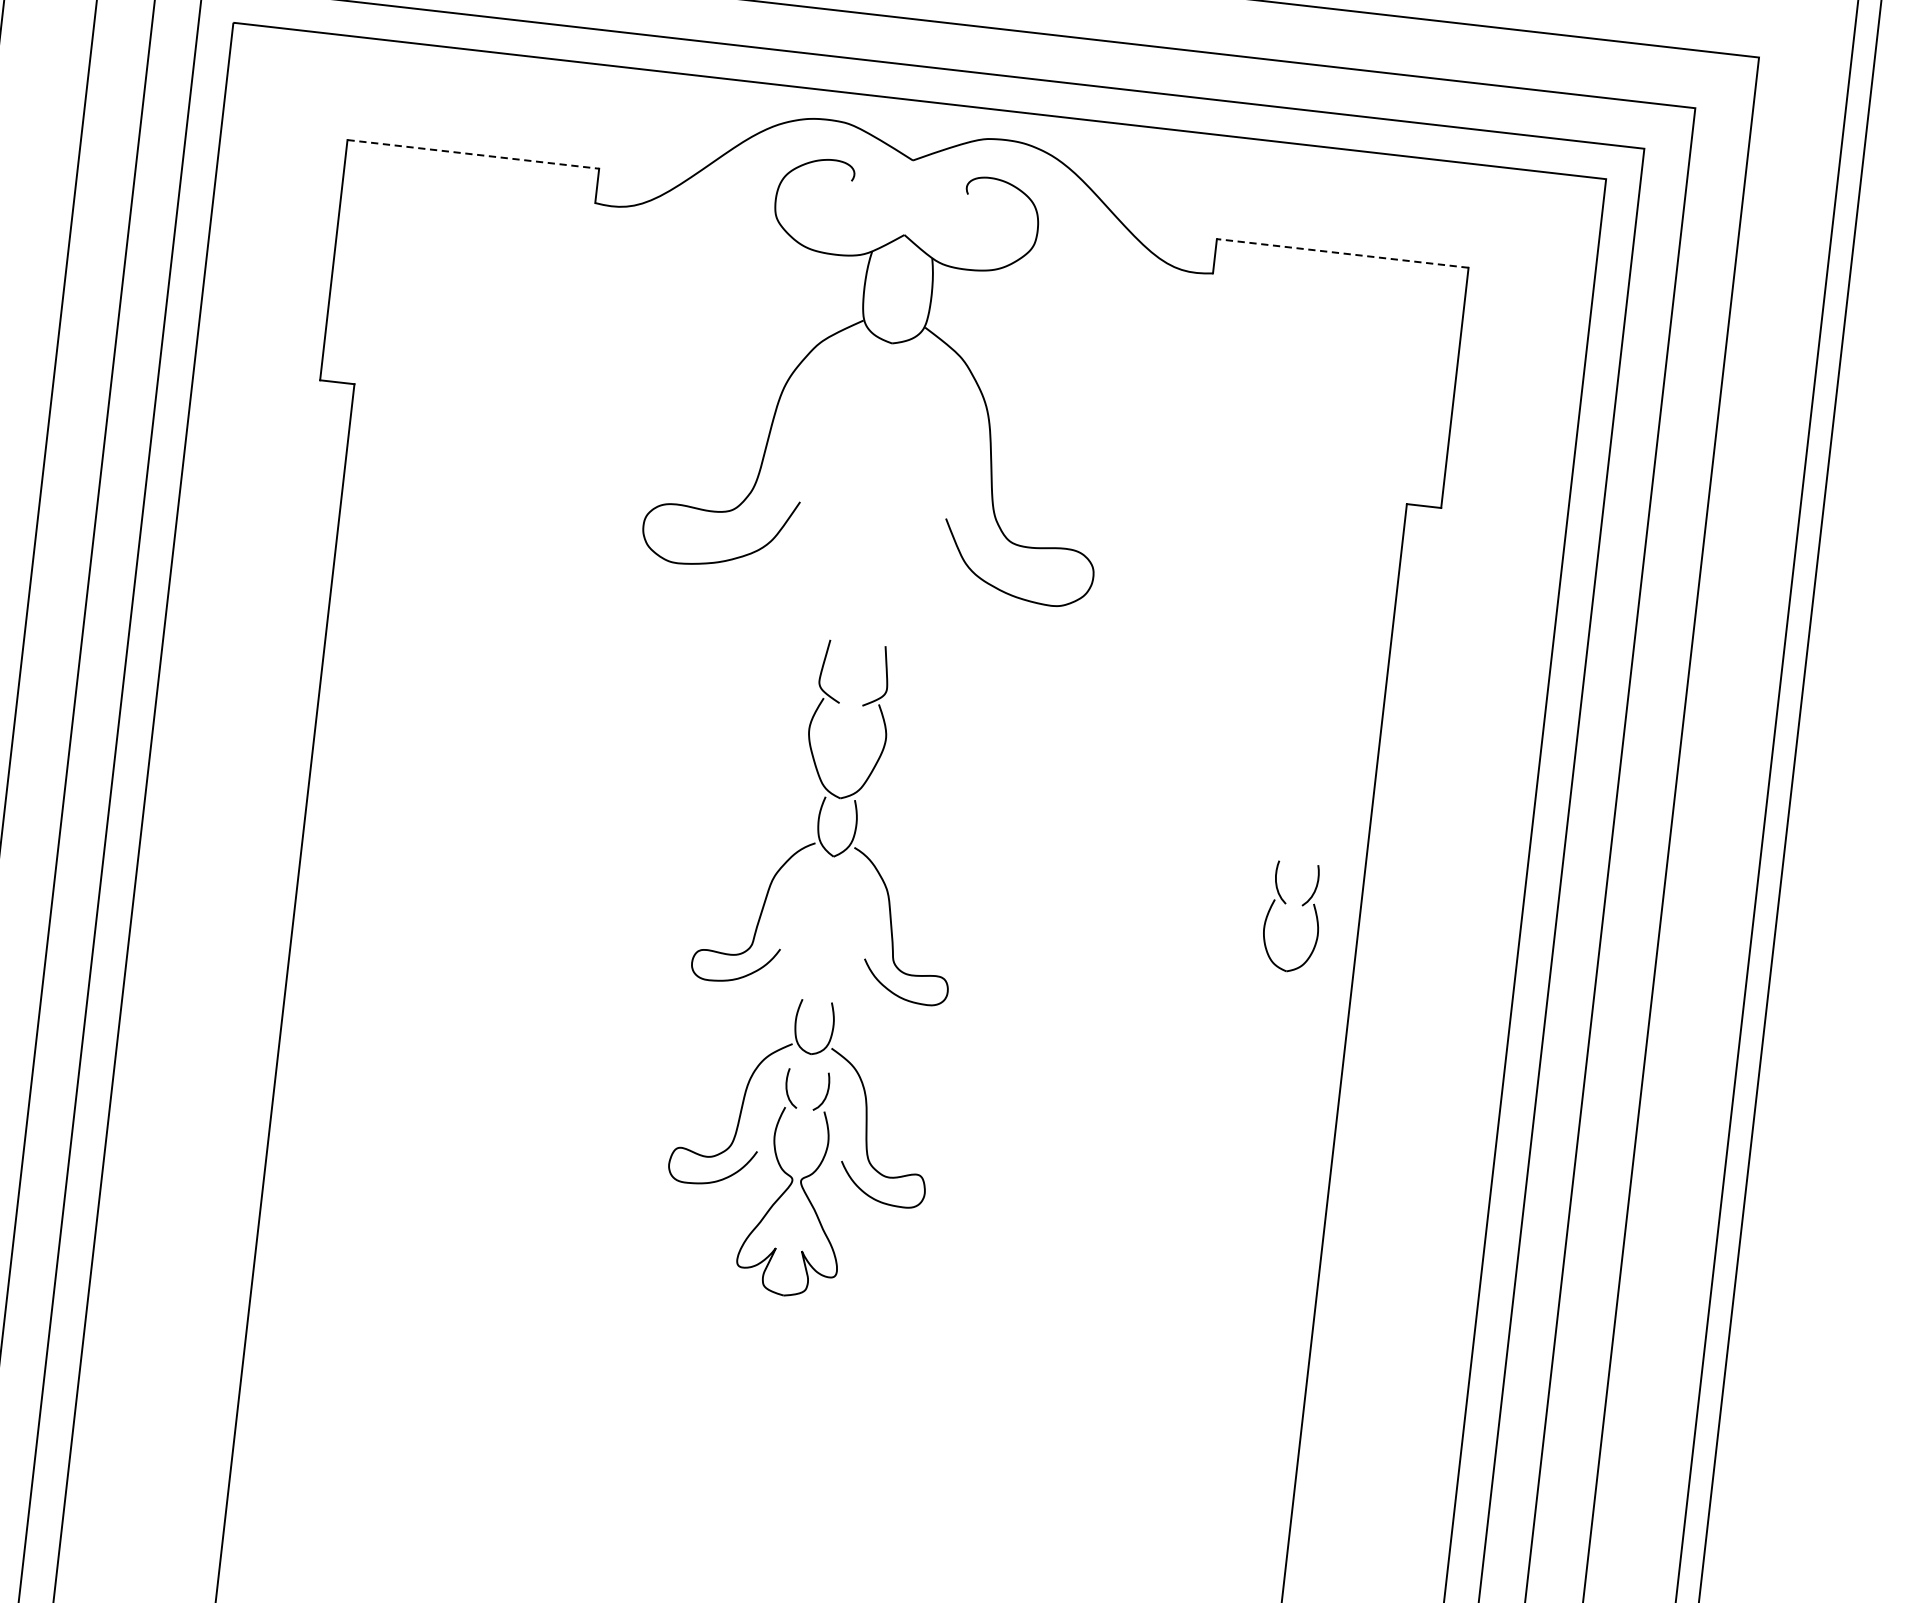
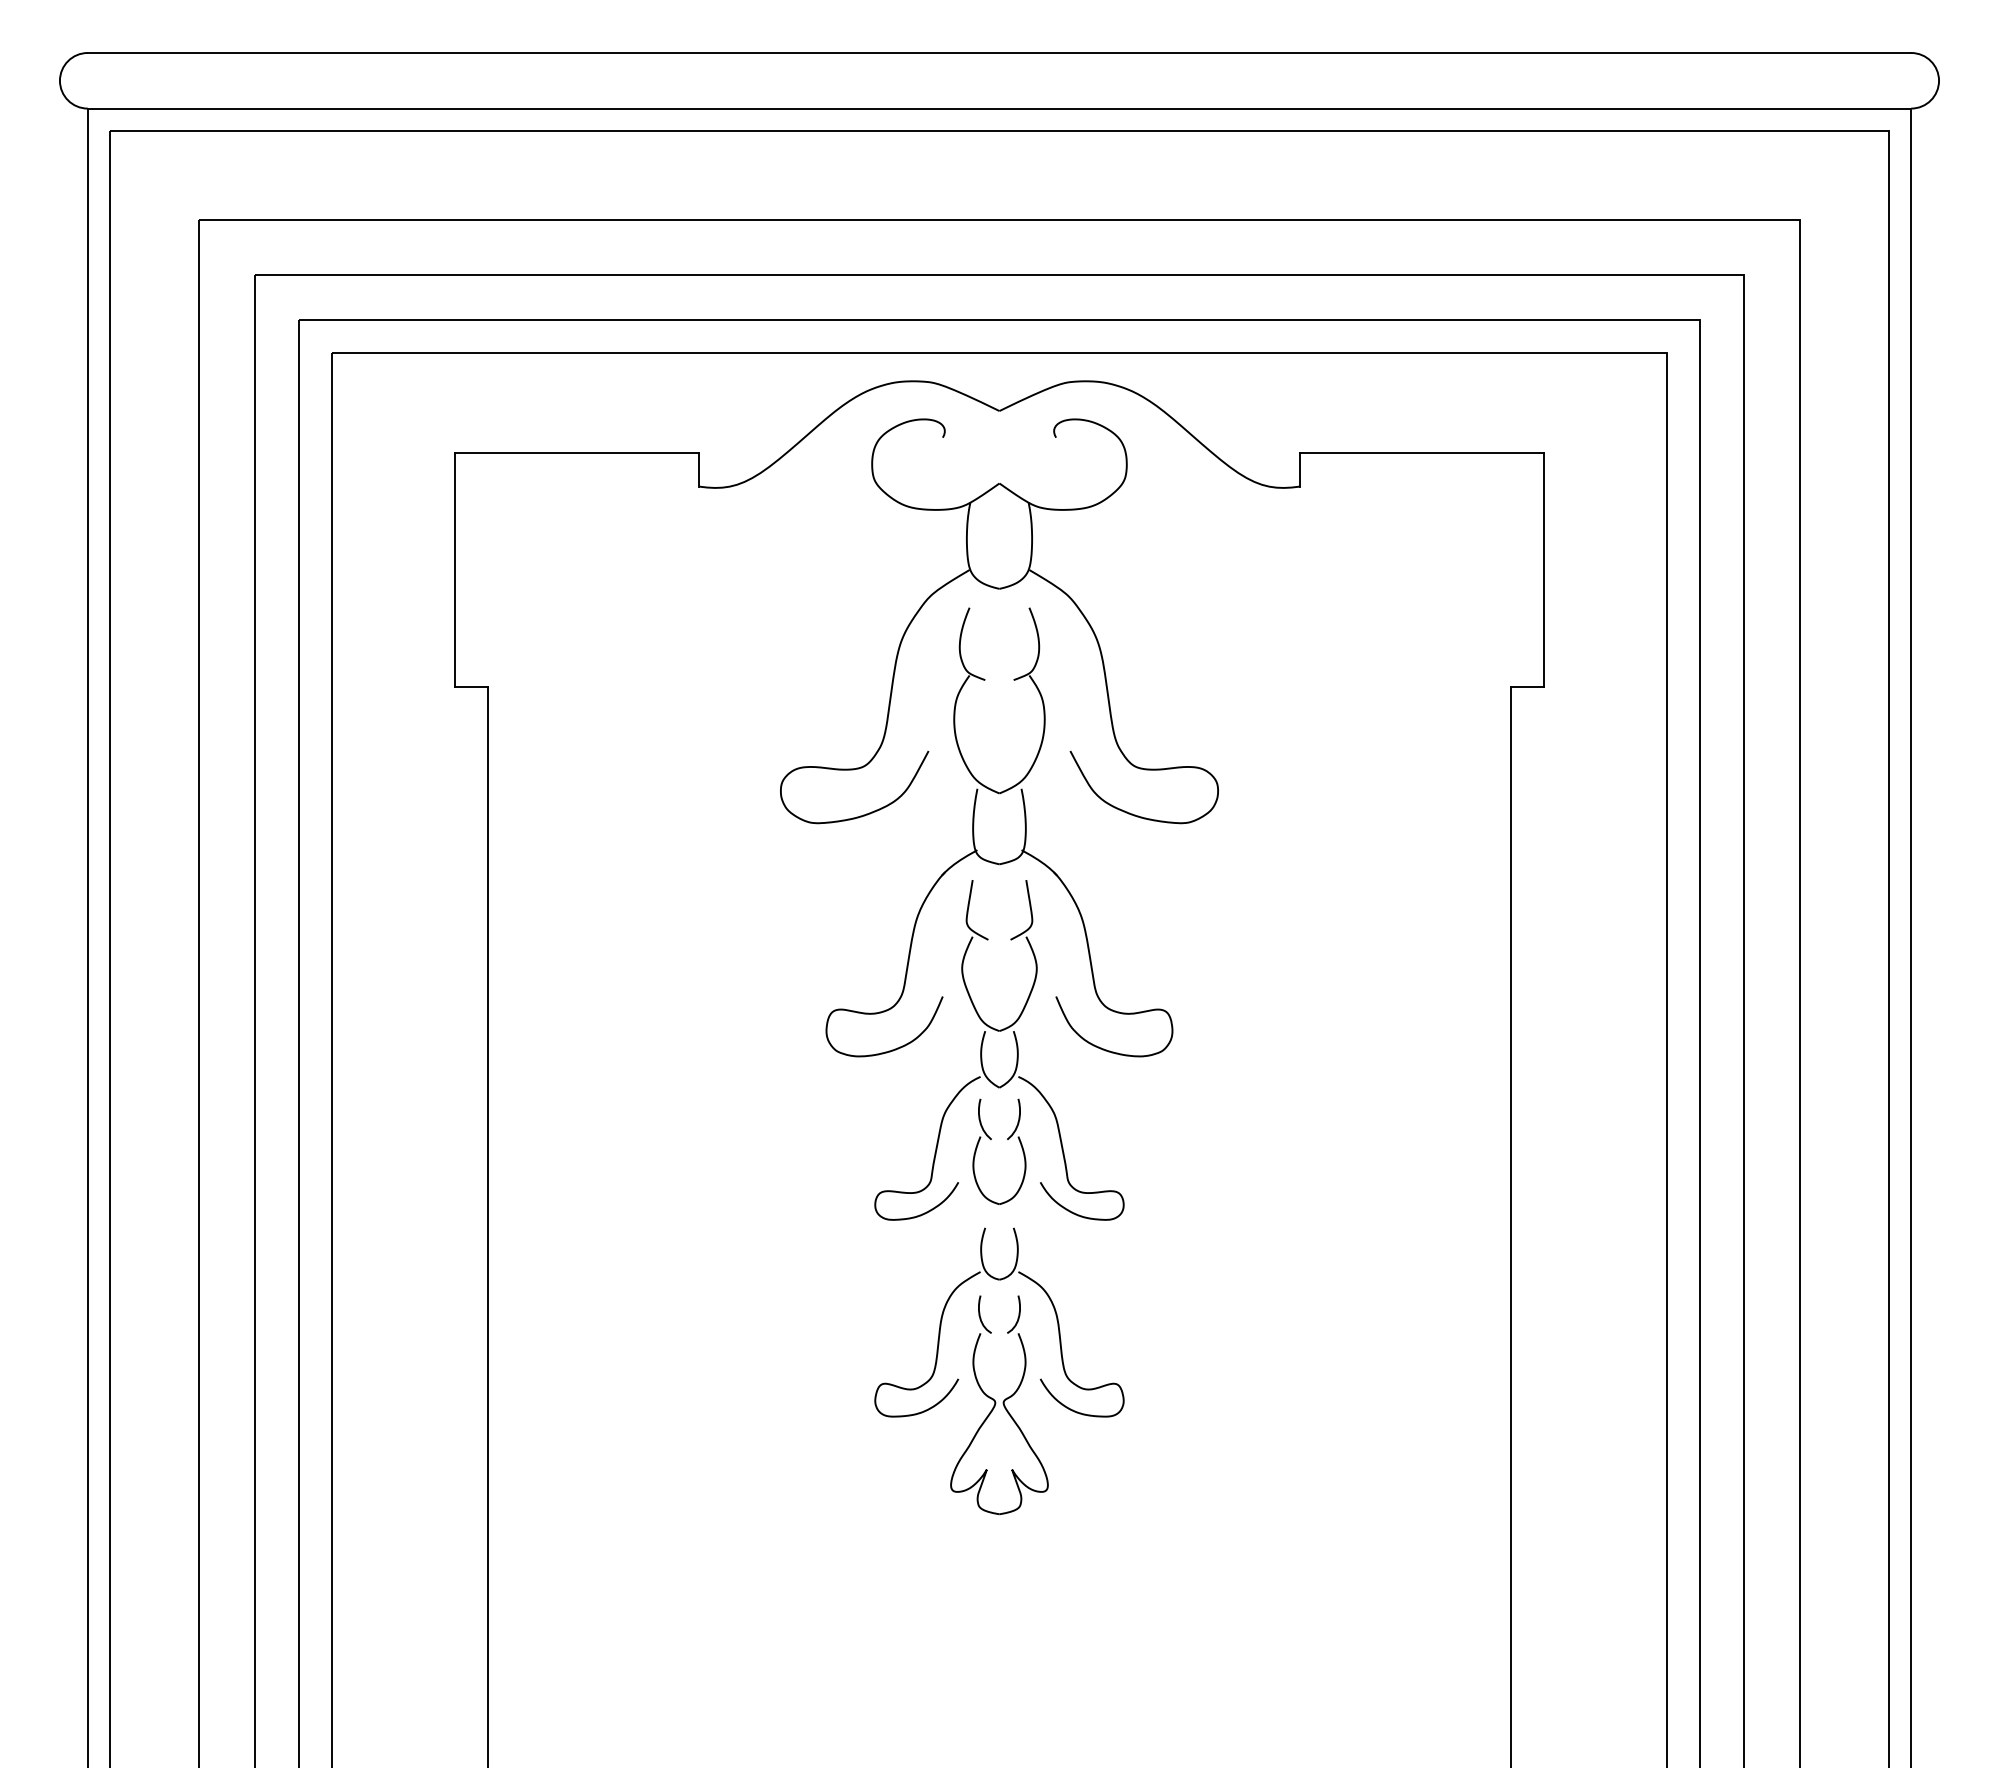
line: (473, 154) -> (577, 453), dashed -> solid
line: (1342, 253) -> (1421, 453), dashed -> solid
part: (837, 591) -> (974, 832), added
part: (1285, 903) -> (991, 1139), moved

